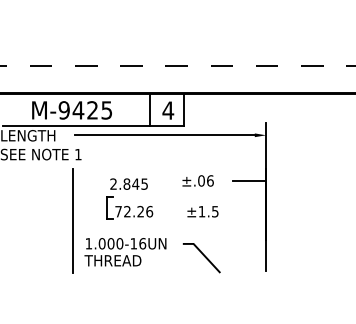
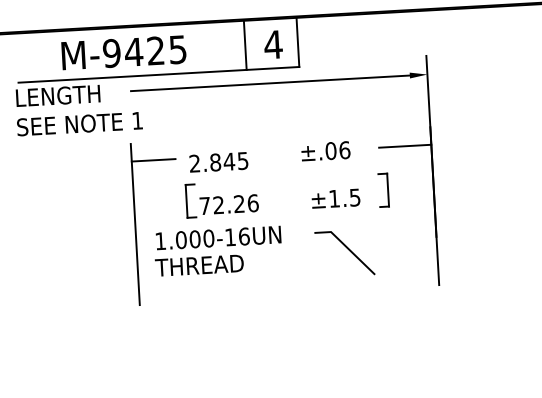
line: (87, 180) -> (154, 160), added
part: (233, 207) -> (383, 189), added
text: (125, 252) -> (218, 251), moved
line: (203, 256) -> (347, 250), moved

